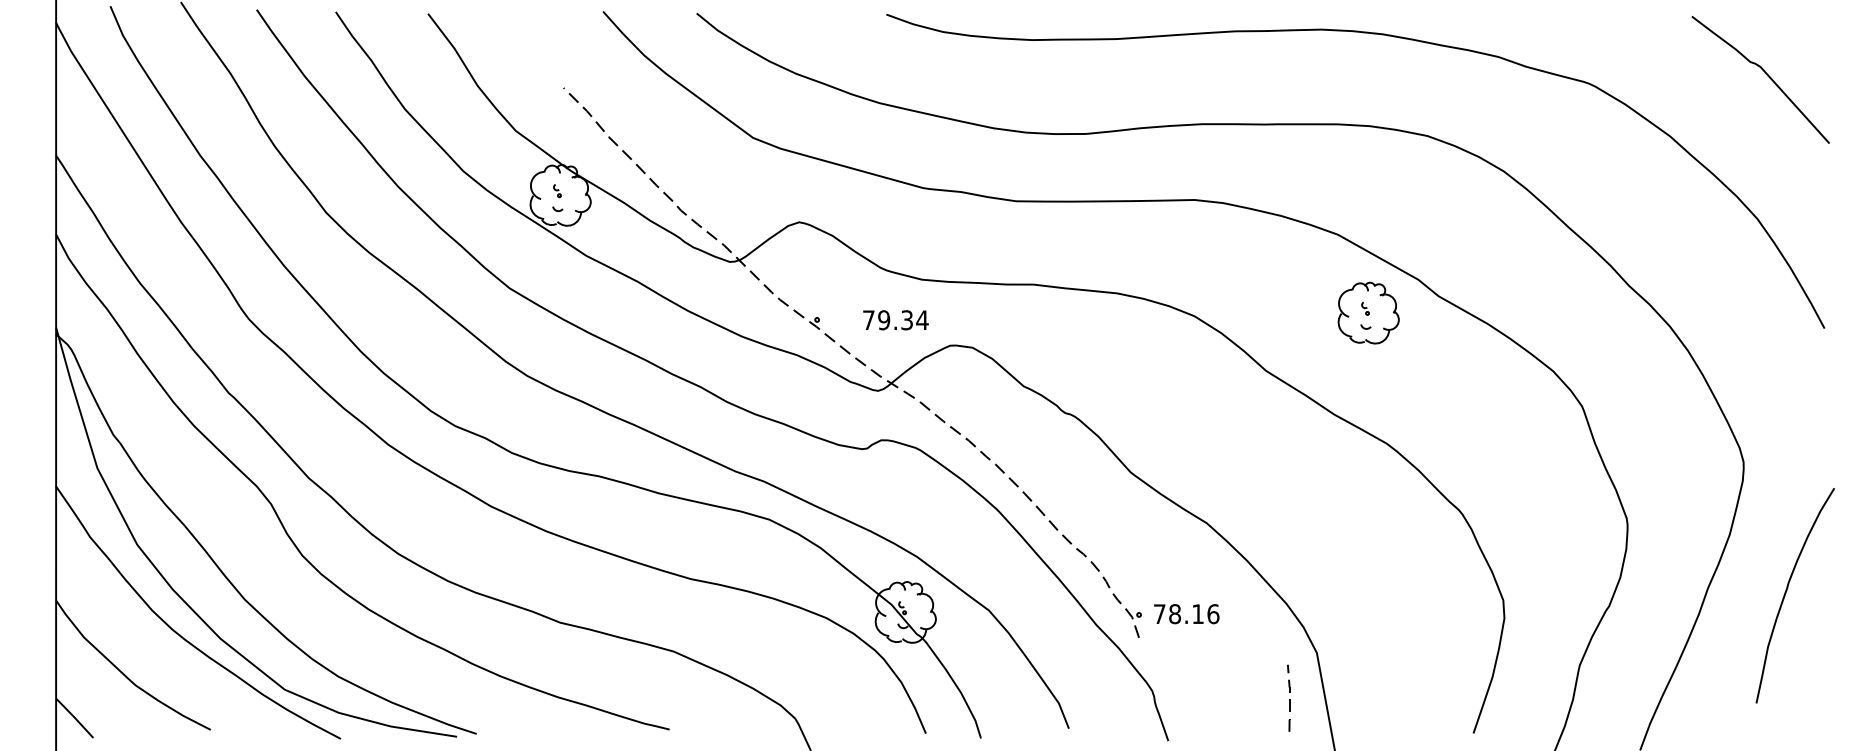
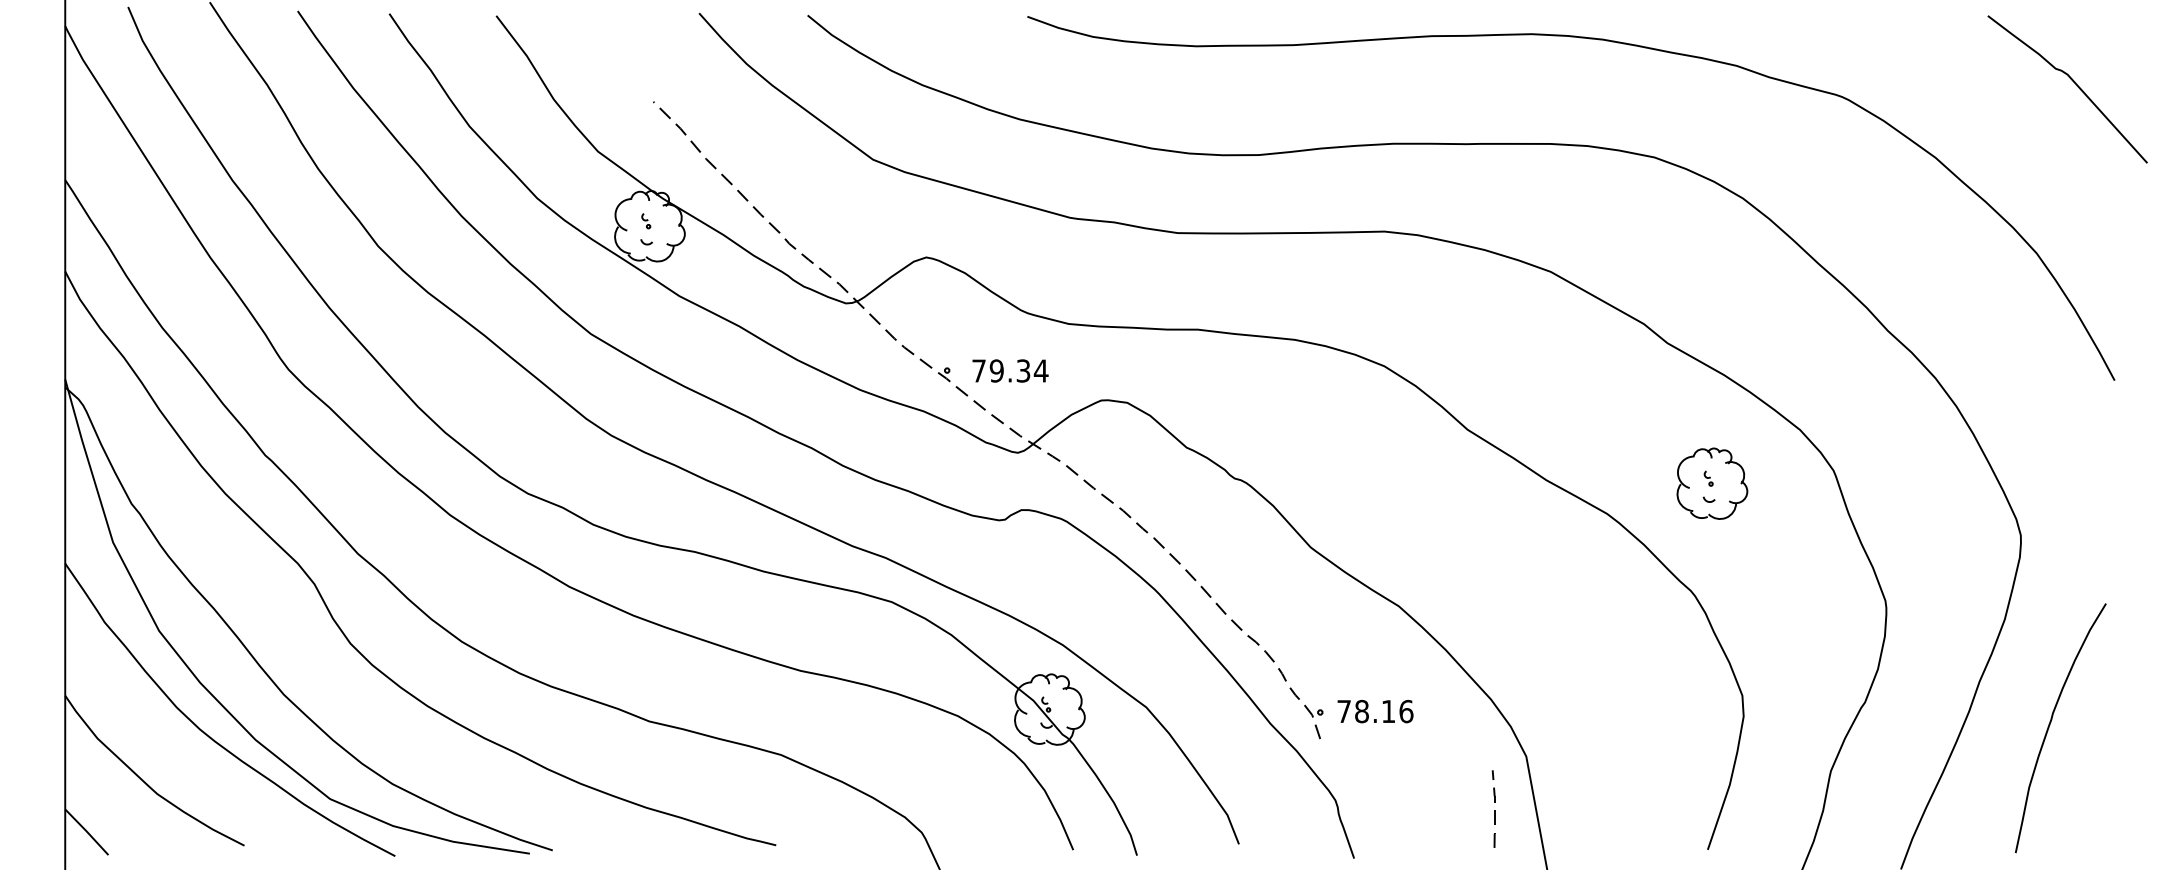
curve: (1765, 73) -> (2073, 82), moved
part: (1368, 312) -> (1712, 483), moved
text: (895, 319) -> (1010, 370), moved
curve: (1786, 593) -> (2050, 725), moved

